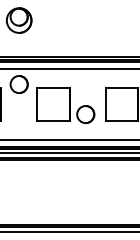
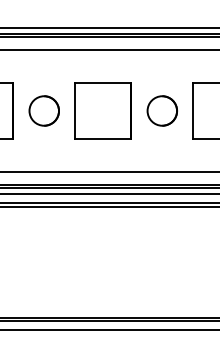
circle: (18, 84) -> (43, 110), moved
circle: (85, 114) -> (161, 110), moved

